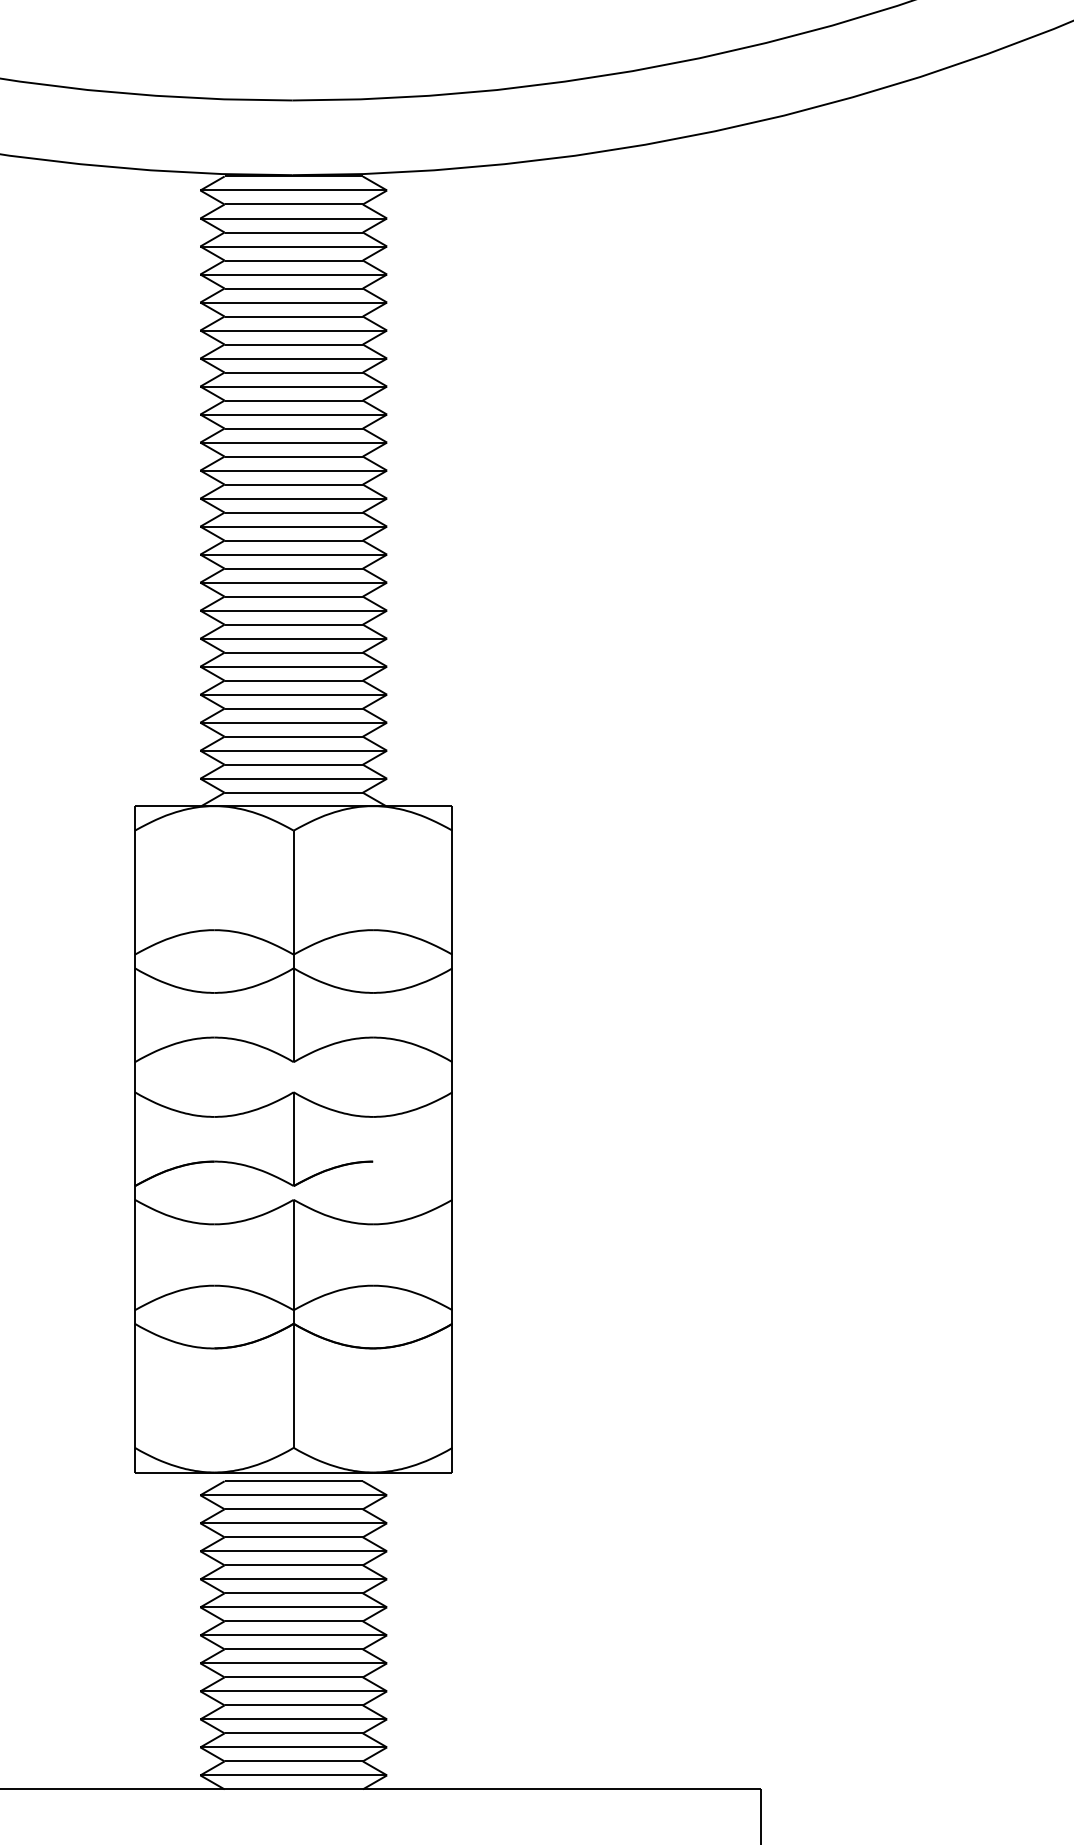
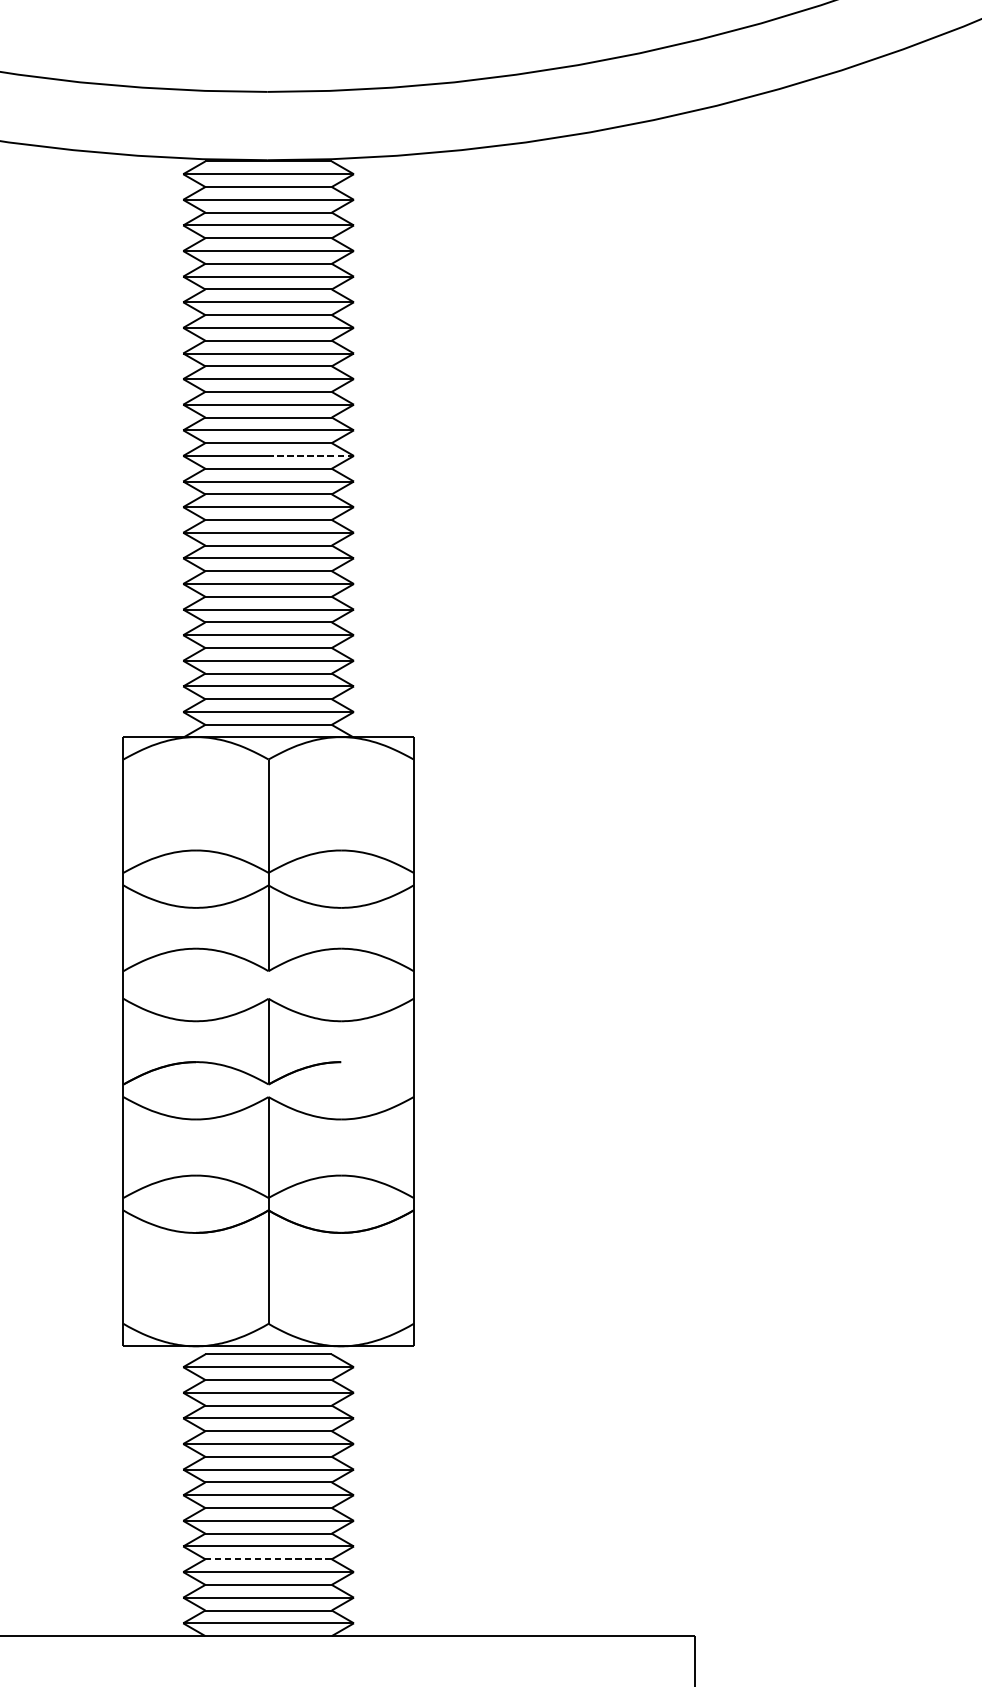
line: (340, 498) -> (311, 455), solid -> dashed
line: (293, 1705) -> (268, 1559), solid -> dashed

